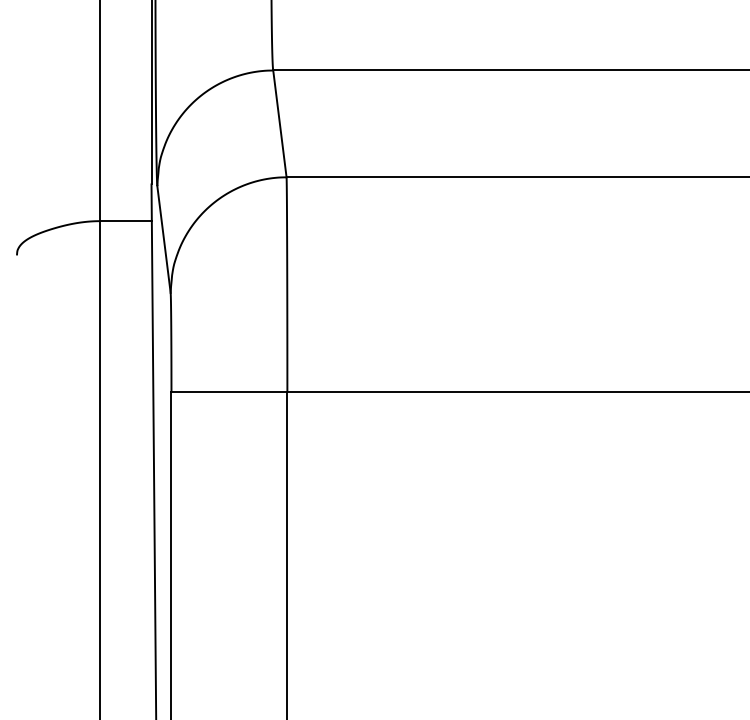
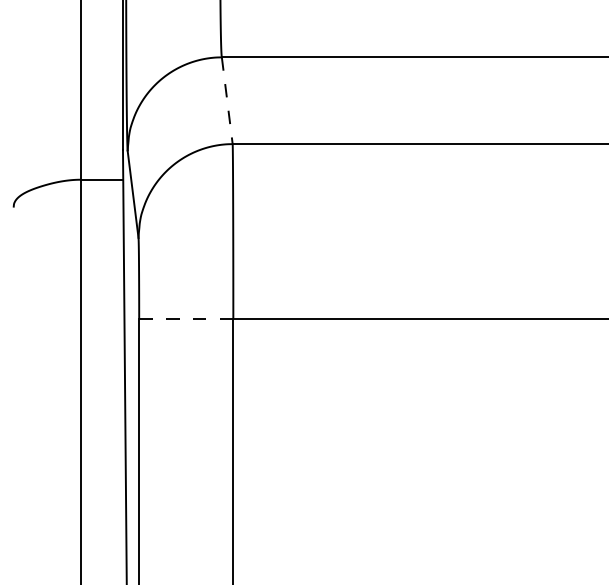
line: (280, 123) -> (227, 100), solid -> dashed
line: (228, 392) -> (185, 318), solid -> dashed

